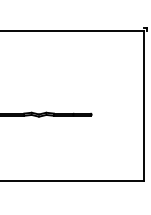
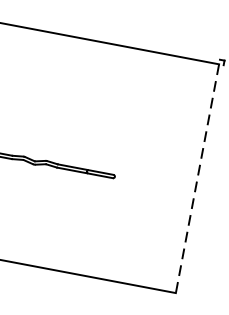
line: (144, 106) -> (197, 179), solid -> dashed

